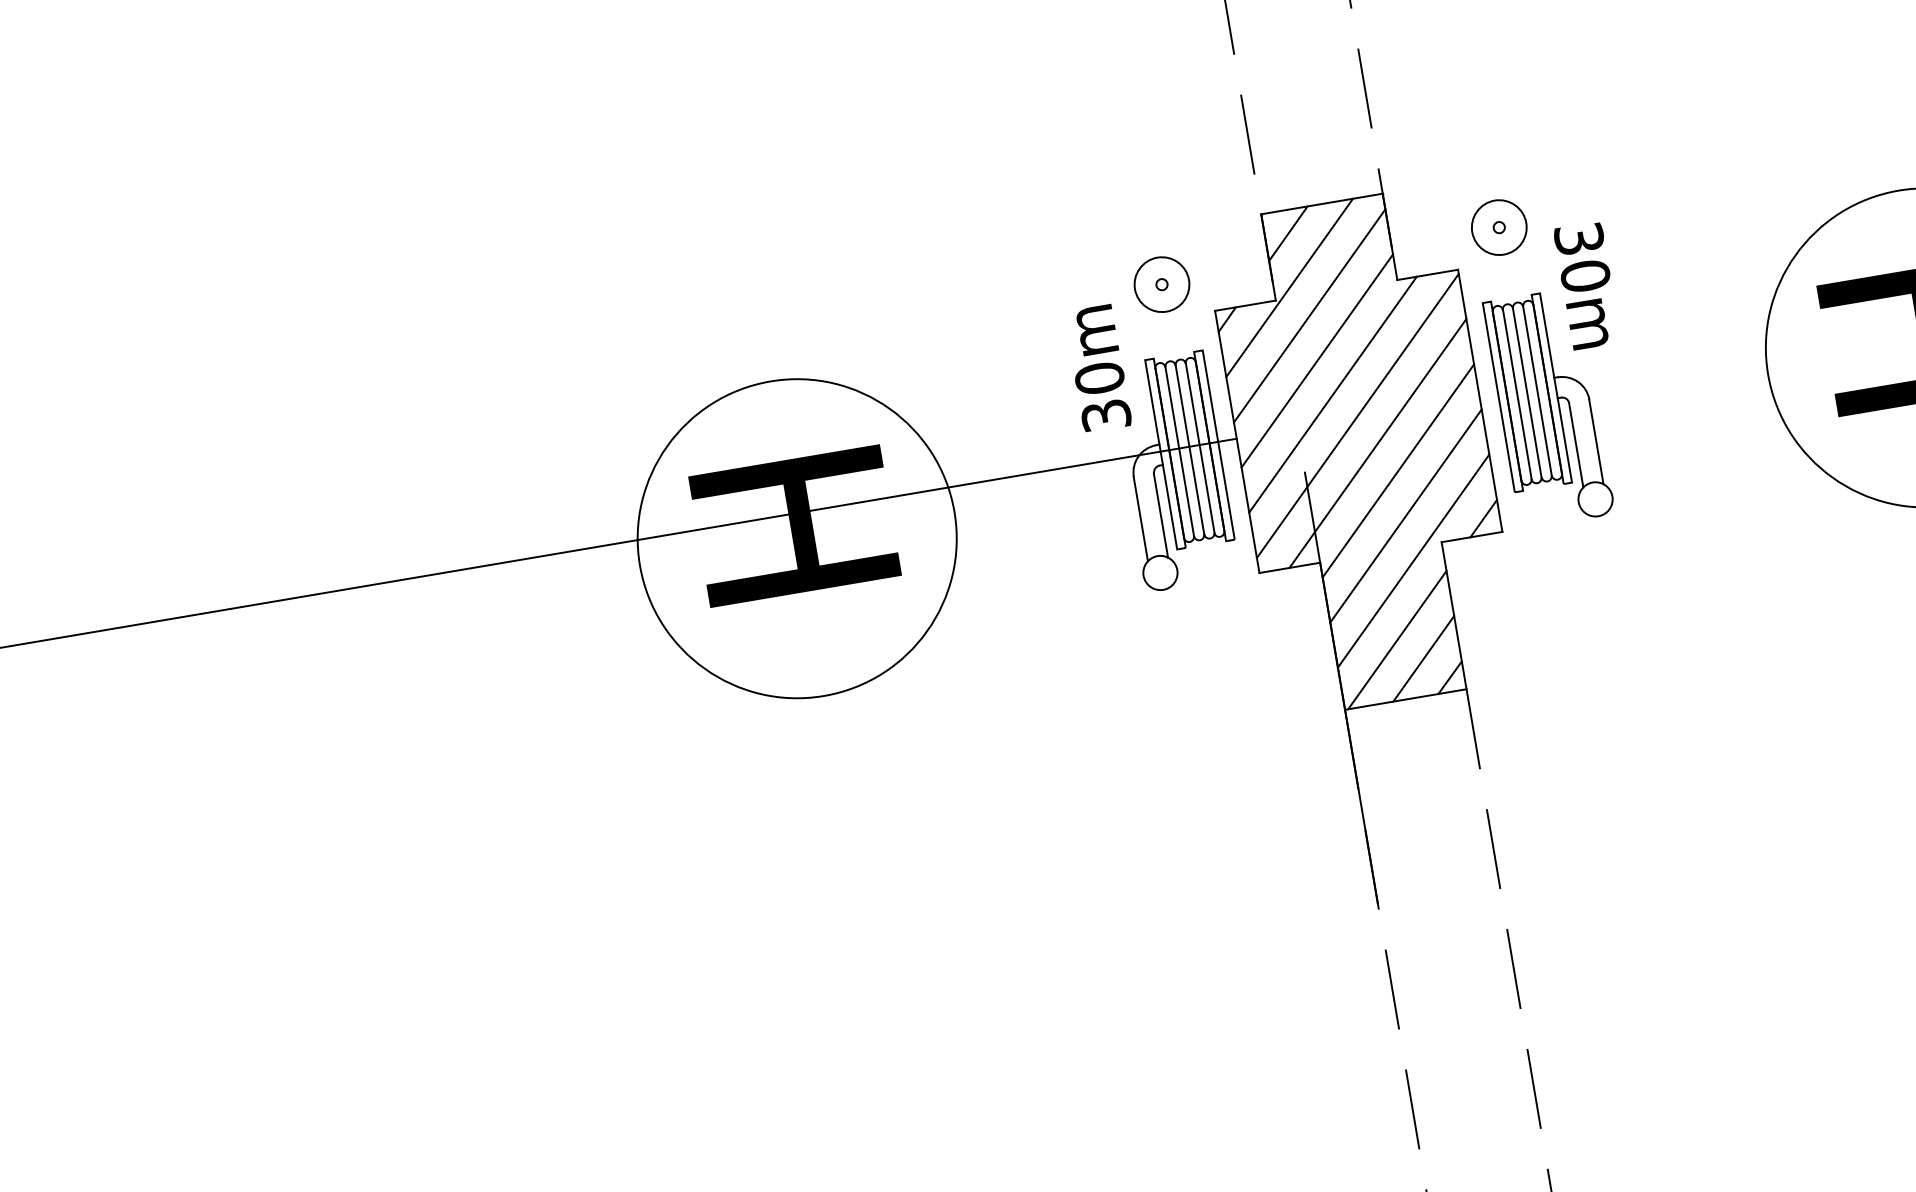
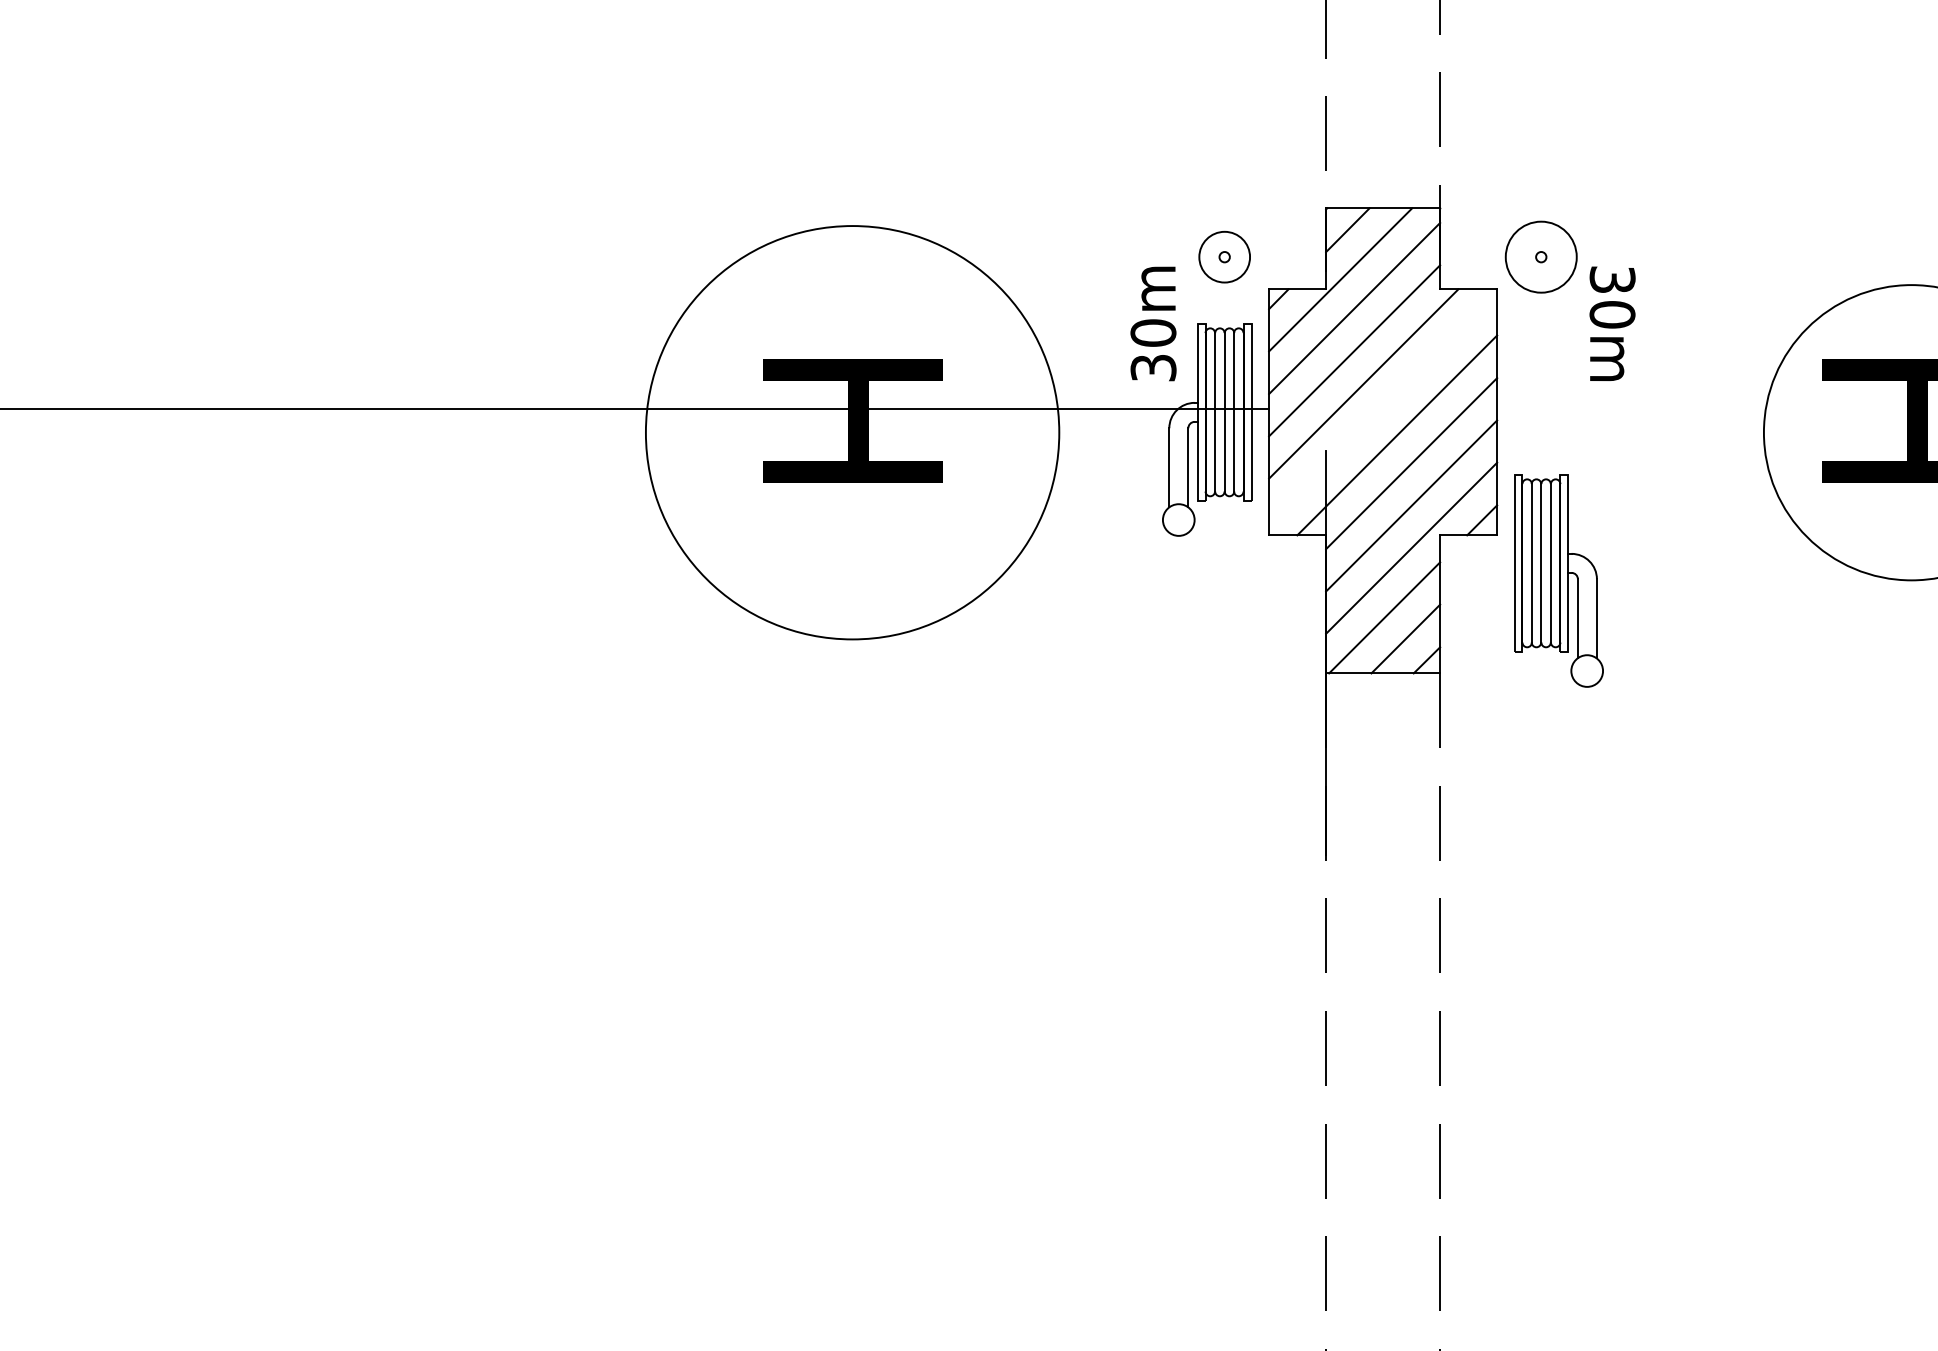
circle: (1498, 227) -> (1540, 256), size x1.4
part: (1548, 408) -> (1558, 580), moved
line: (1358, 416) -> (1383, 407), removed
circle: (797, 538) -> (852, 432), size x1.4

